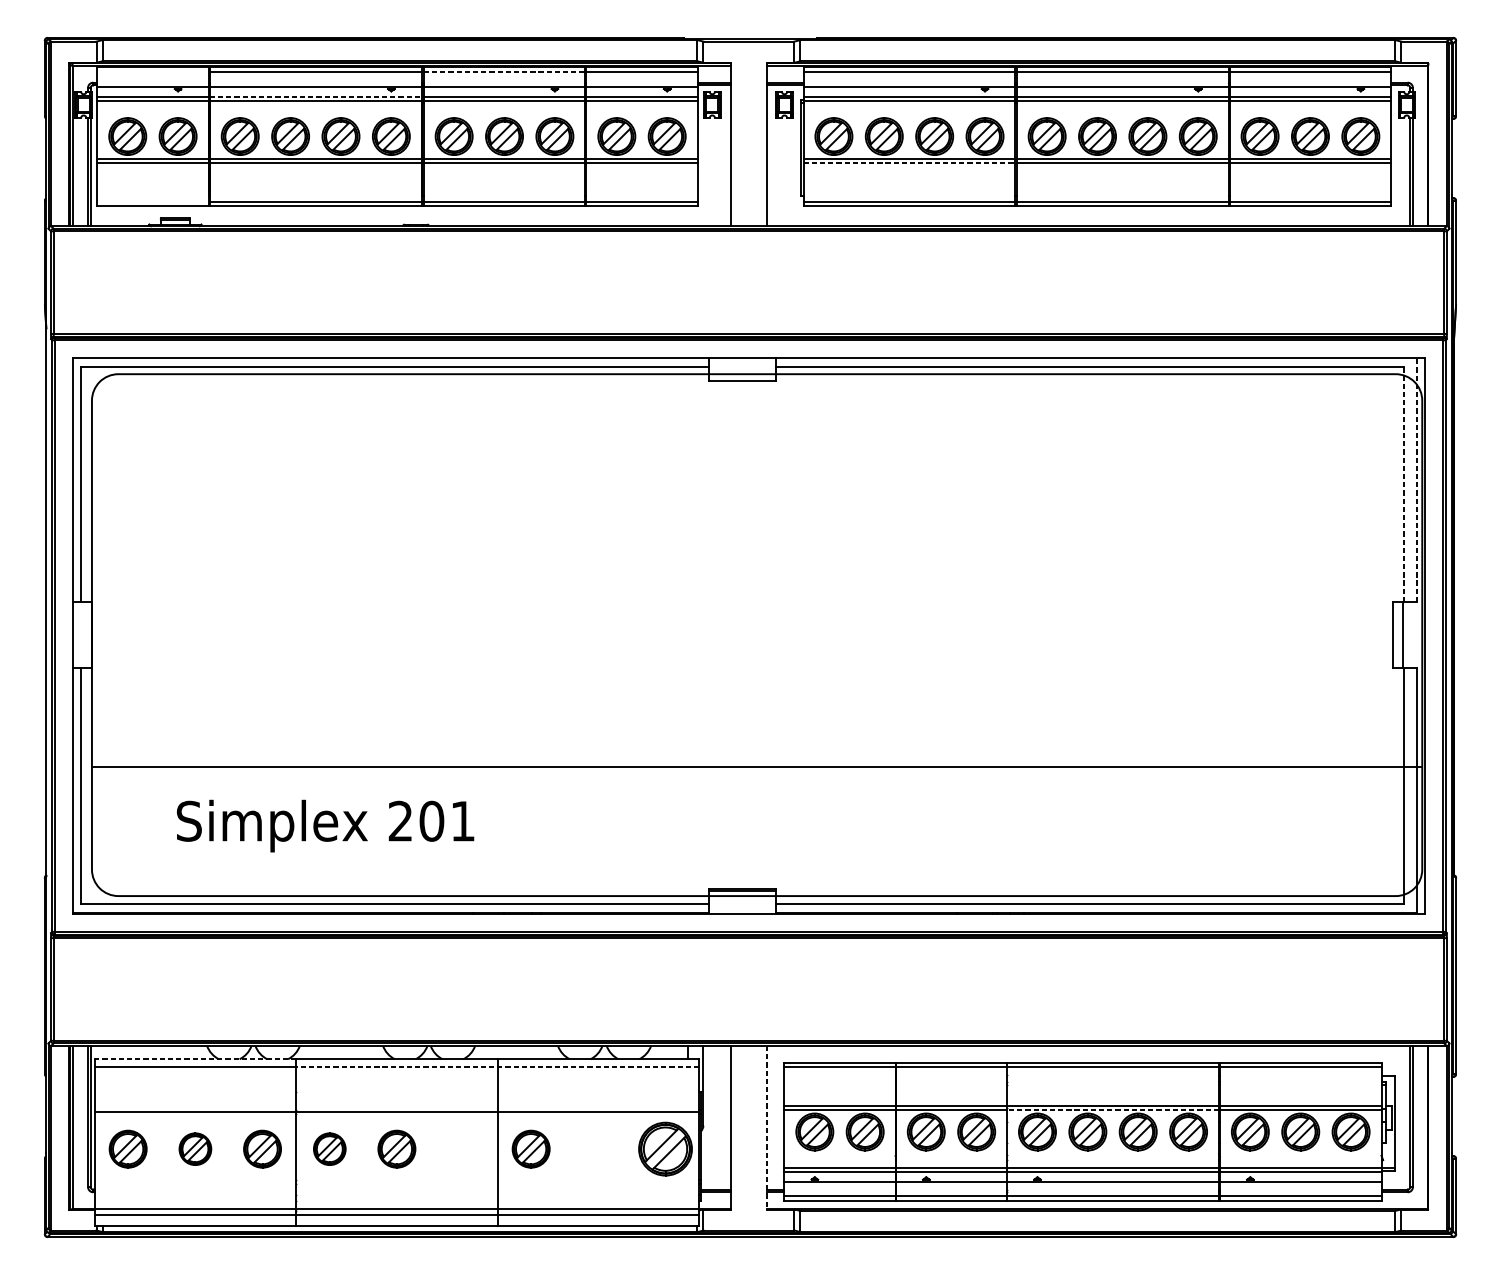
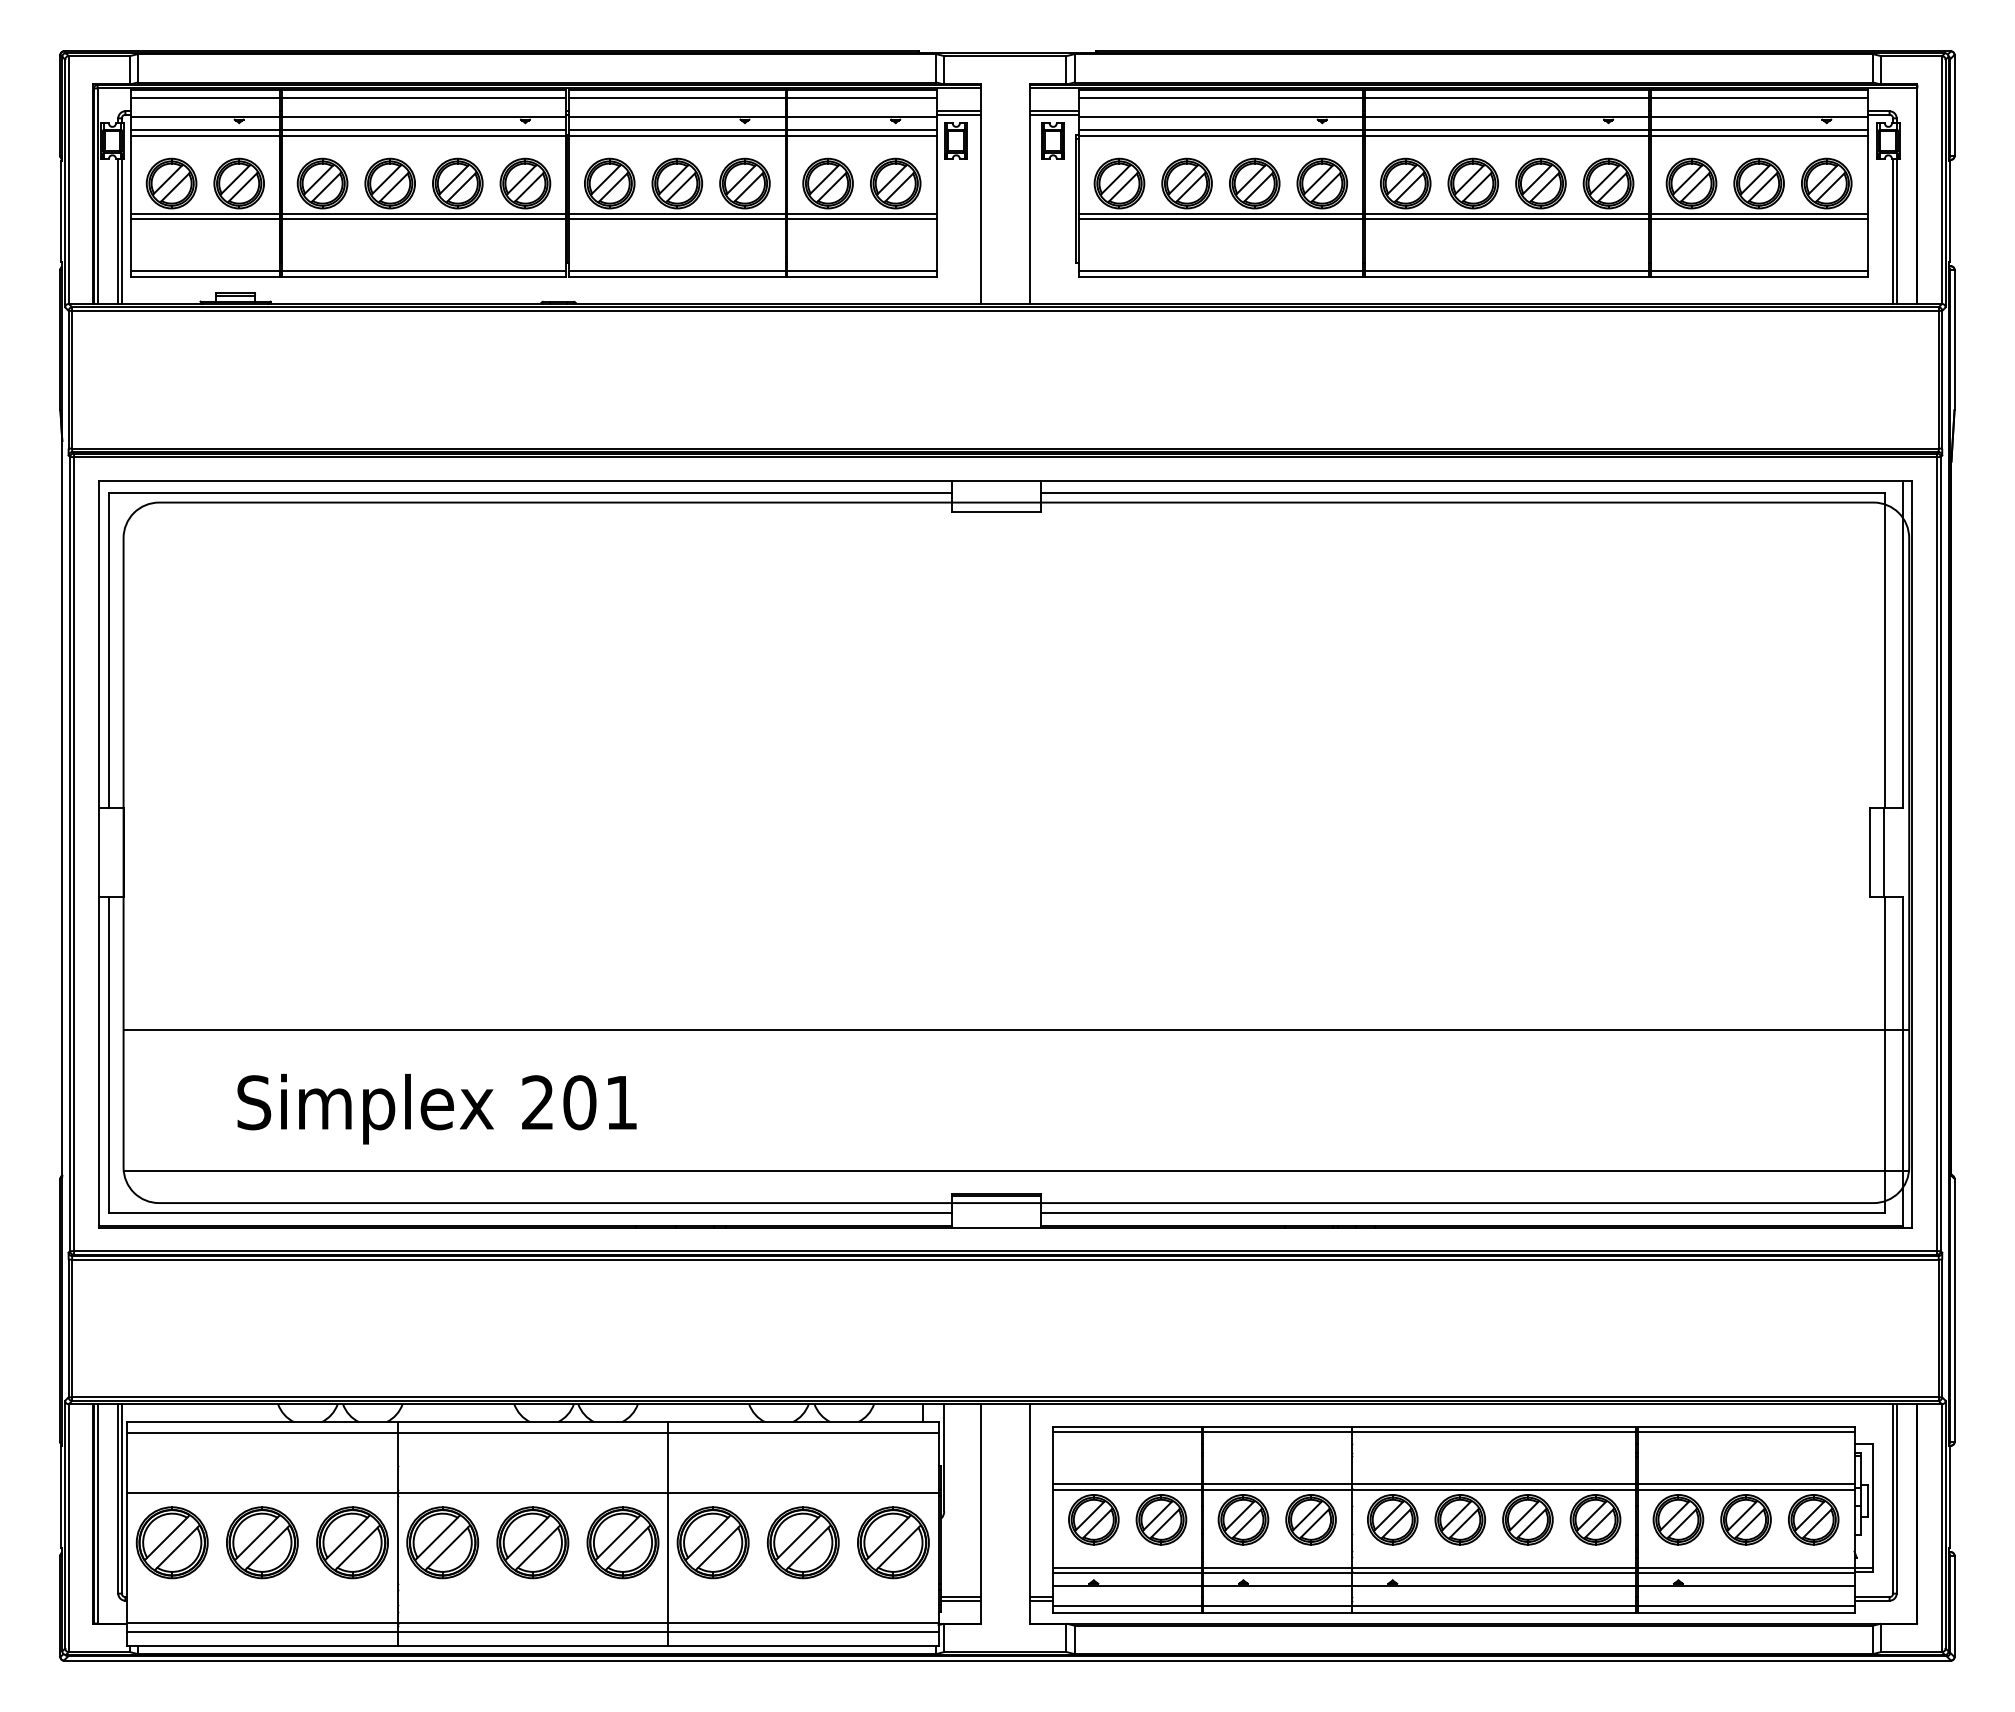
line: (153, 72) -> (205, 97), added
line: (504, 72) -> (677, 97), dashed -> solid
line: (316, 97) -> (424, 130), dashed -> solid
line: (909, 163) -> (1221, 219), dashed -> solid
line: (153, 202) -> (205, 271), added
line: (1417, 479) -> (1902, 644), dashed -> solid
line: (1403, 484) -> (1884, 650), dashed -> solid
line: (756, 872) -> (1015, 1171), added
line: (194, 1059) -> (261, 1422), dashed -> solid
line: (497, 1066) -> (667, 1432), dashed -> solid
line: (1112, 1109) -> (1493, 1489), dashed -> solid
line: (767, 1128) -> (1030, 1514), dashed -> solid
part: (127, 1148) -> (171, 1542), size x1.43
part: (195, 1148) -> (262, 1542), size x1.67
part: (262, 1148) -> (352, 1542), size x1.43
part: (329, 1148) -> (442, 1542), size x1.67
part: (396, 1148) -> (532, 1542), size x1.43
part: (463, 1148) -> (622, 1542), added
part: (530, 1148) -> (712, 1542), size x1.43
part: (597, 1148) -> (802, 1542), added

